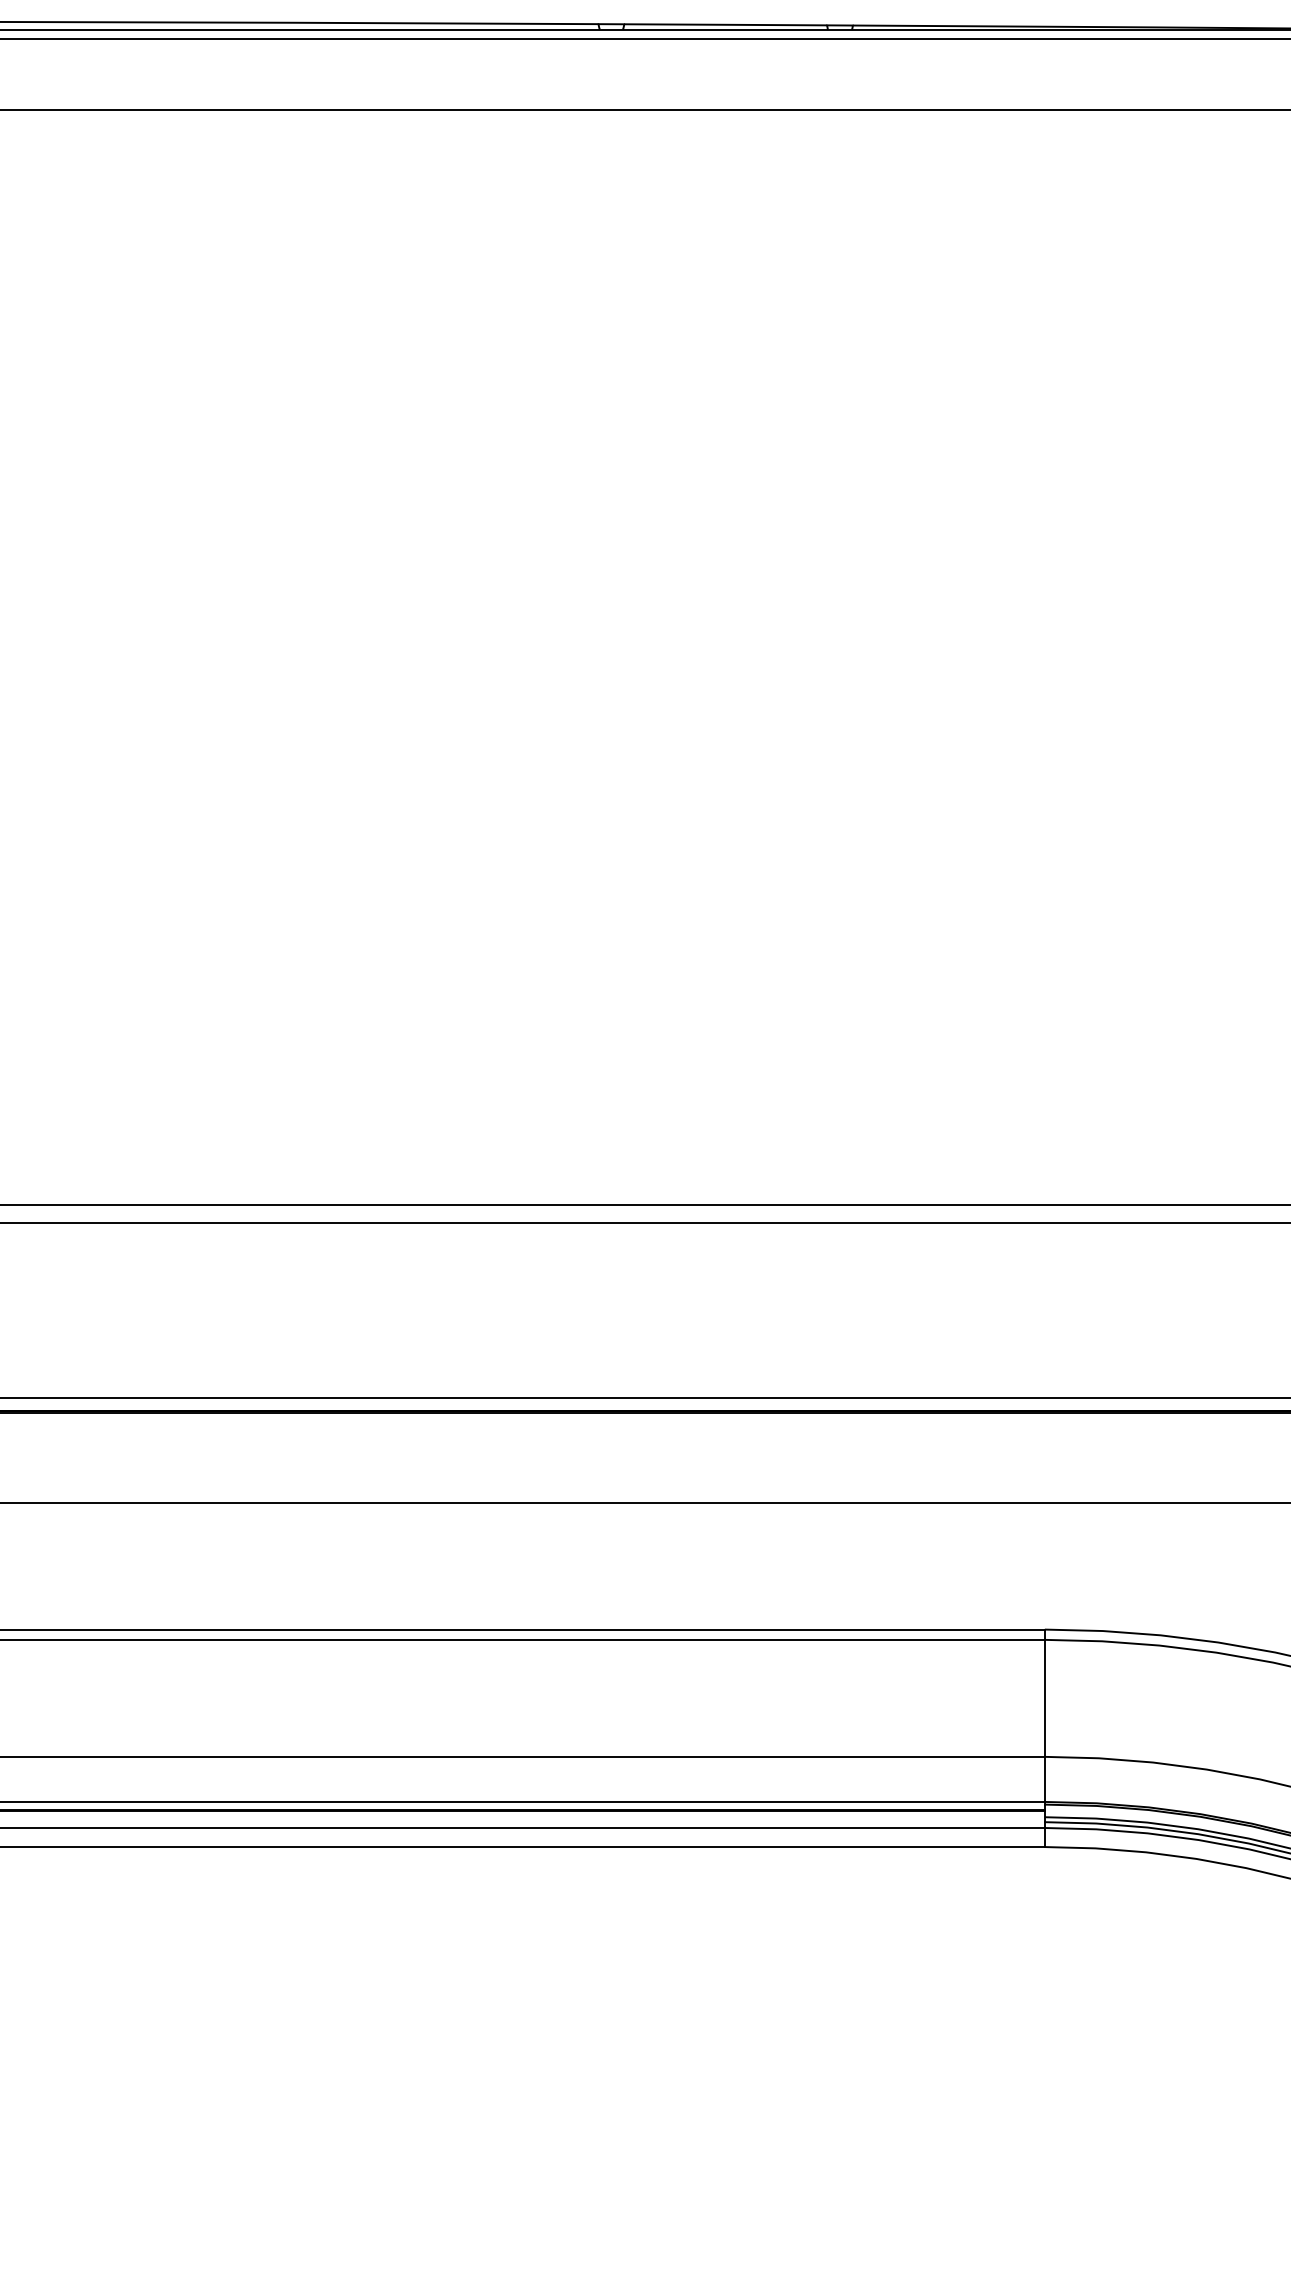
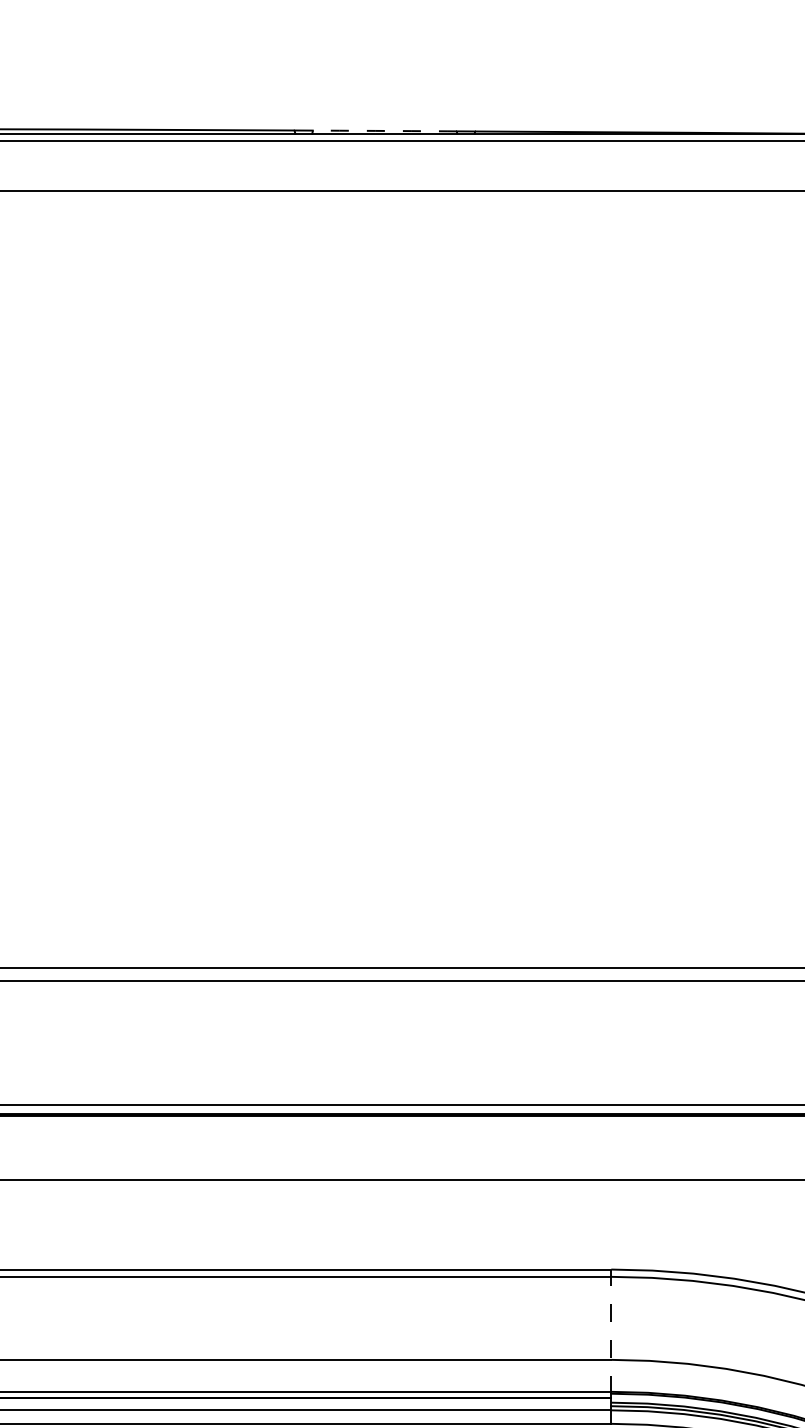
arc: (725, 24) -> (384, 130), solid -> dashed
line: (1044, 1717) -> (611, 1331), solid -> dashed

